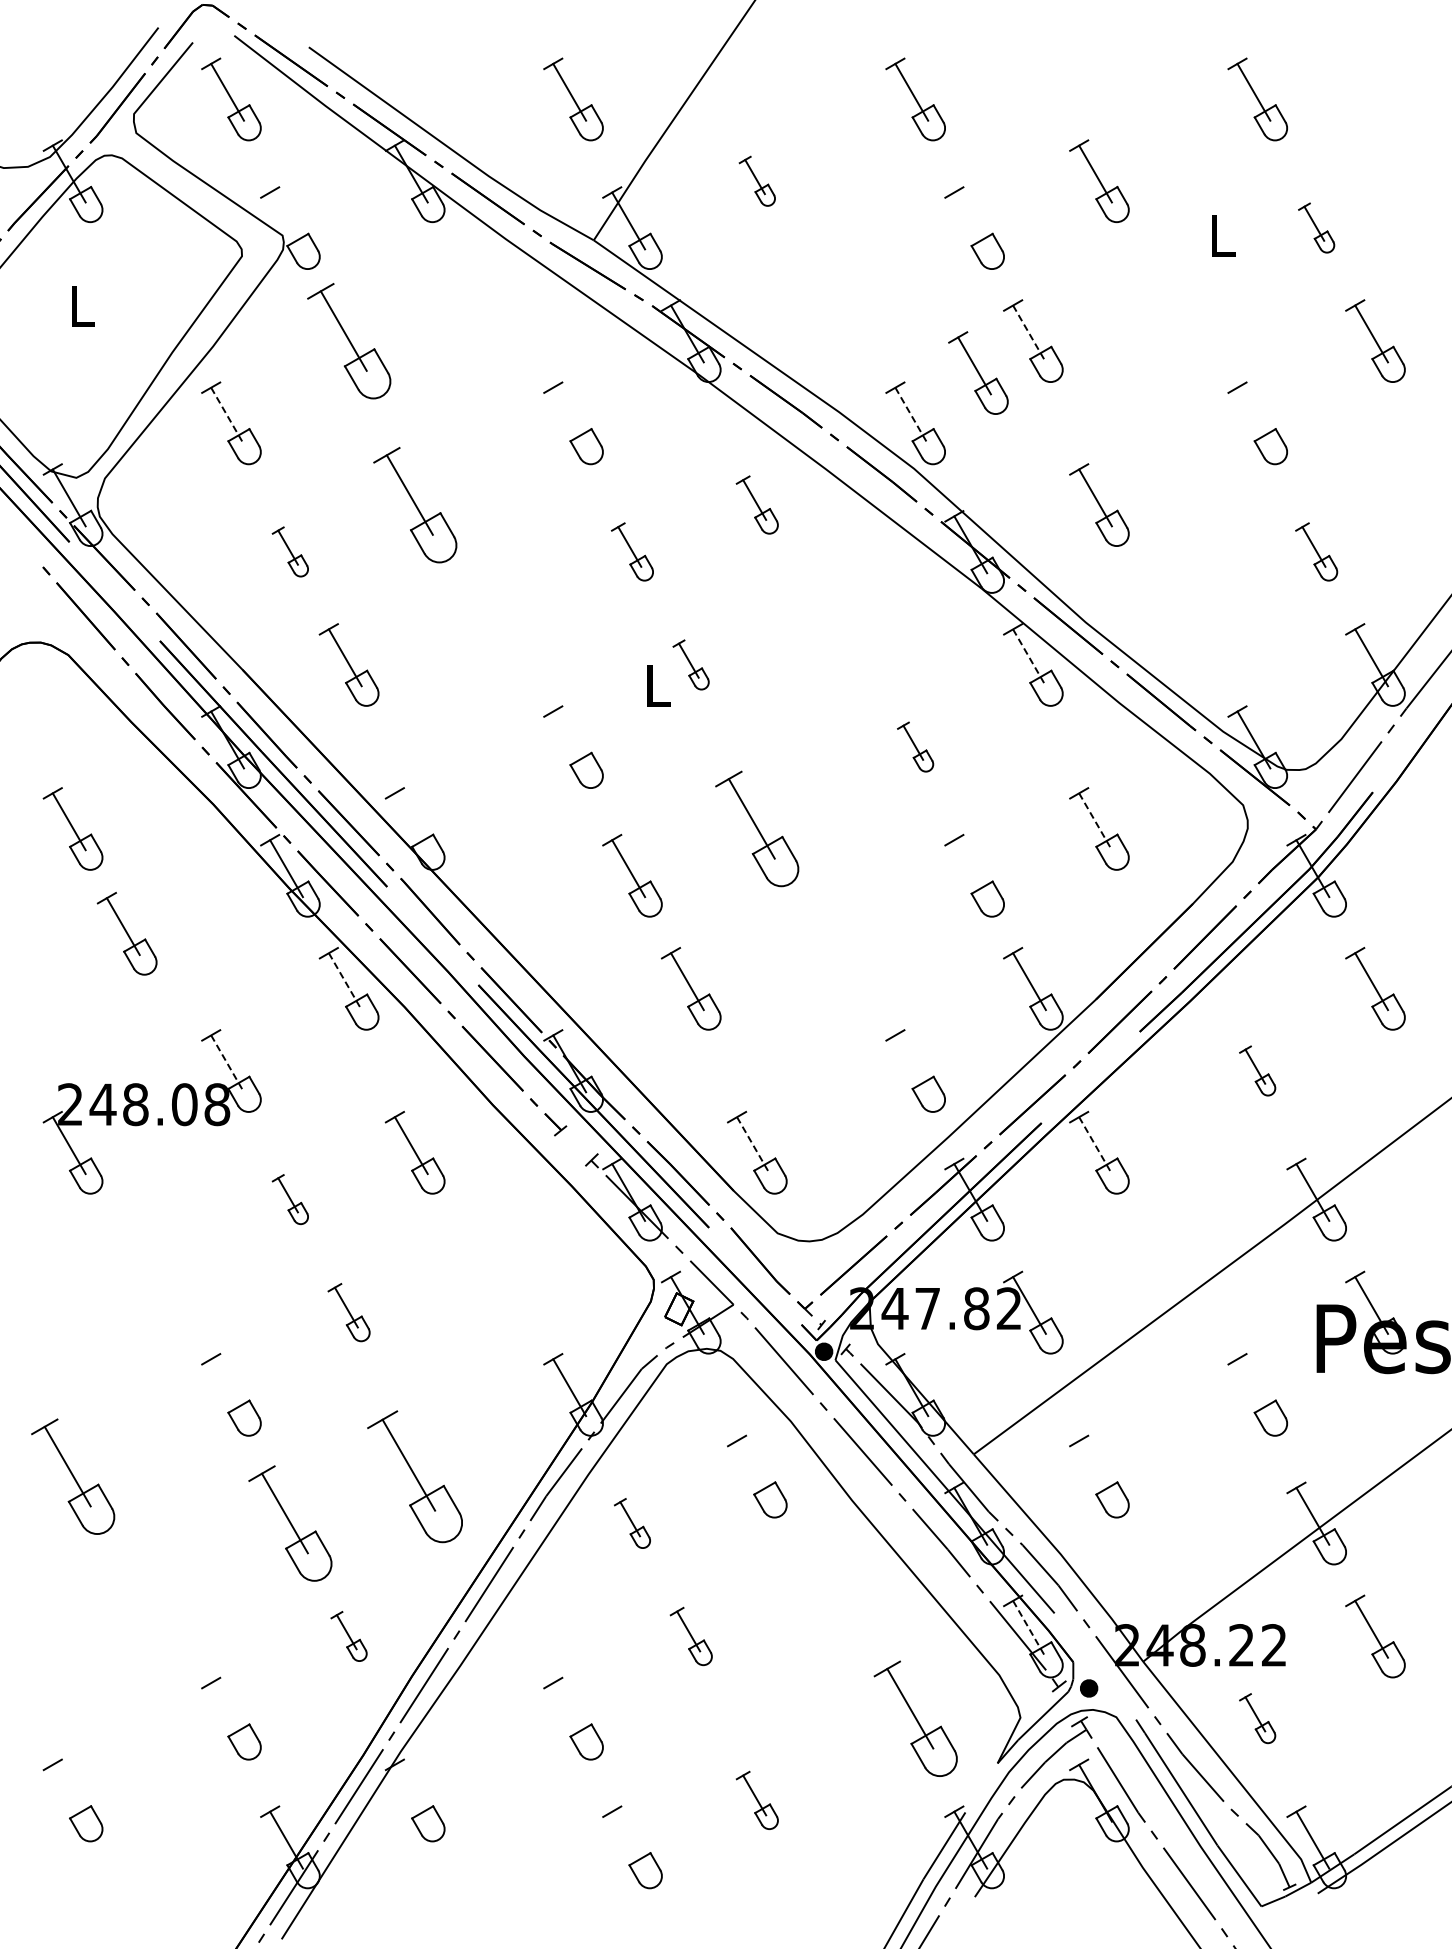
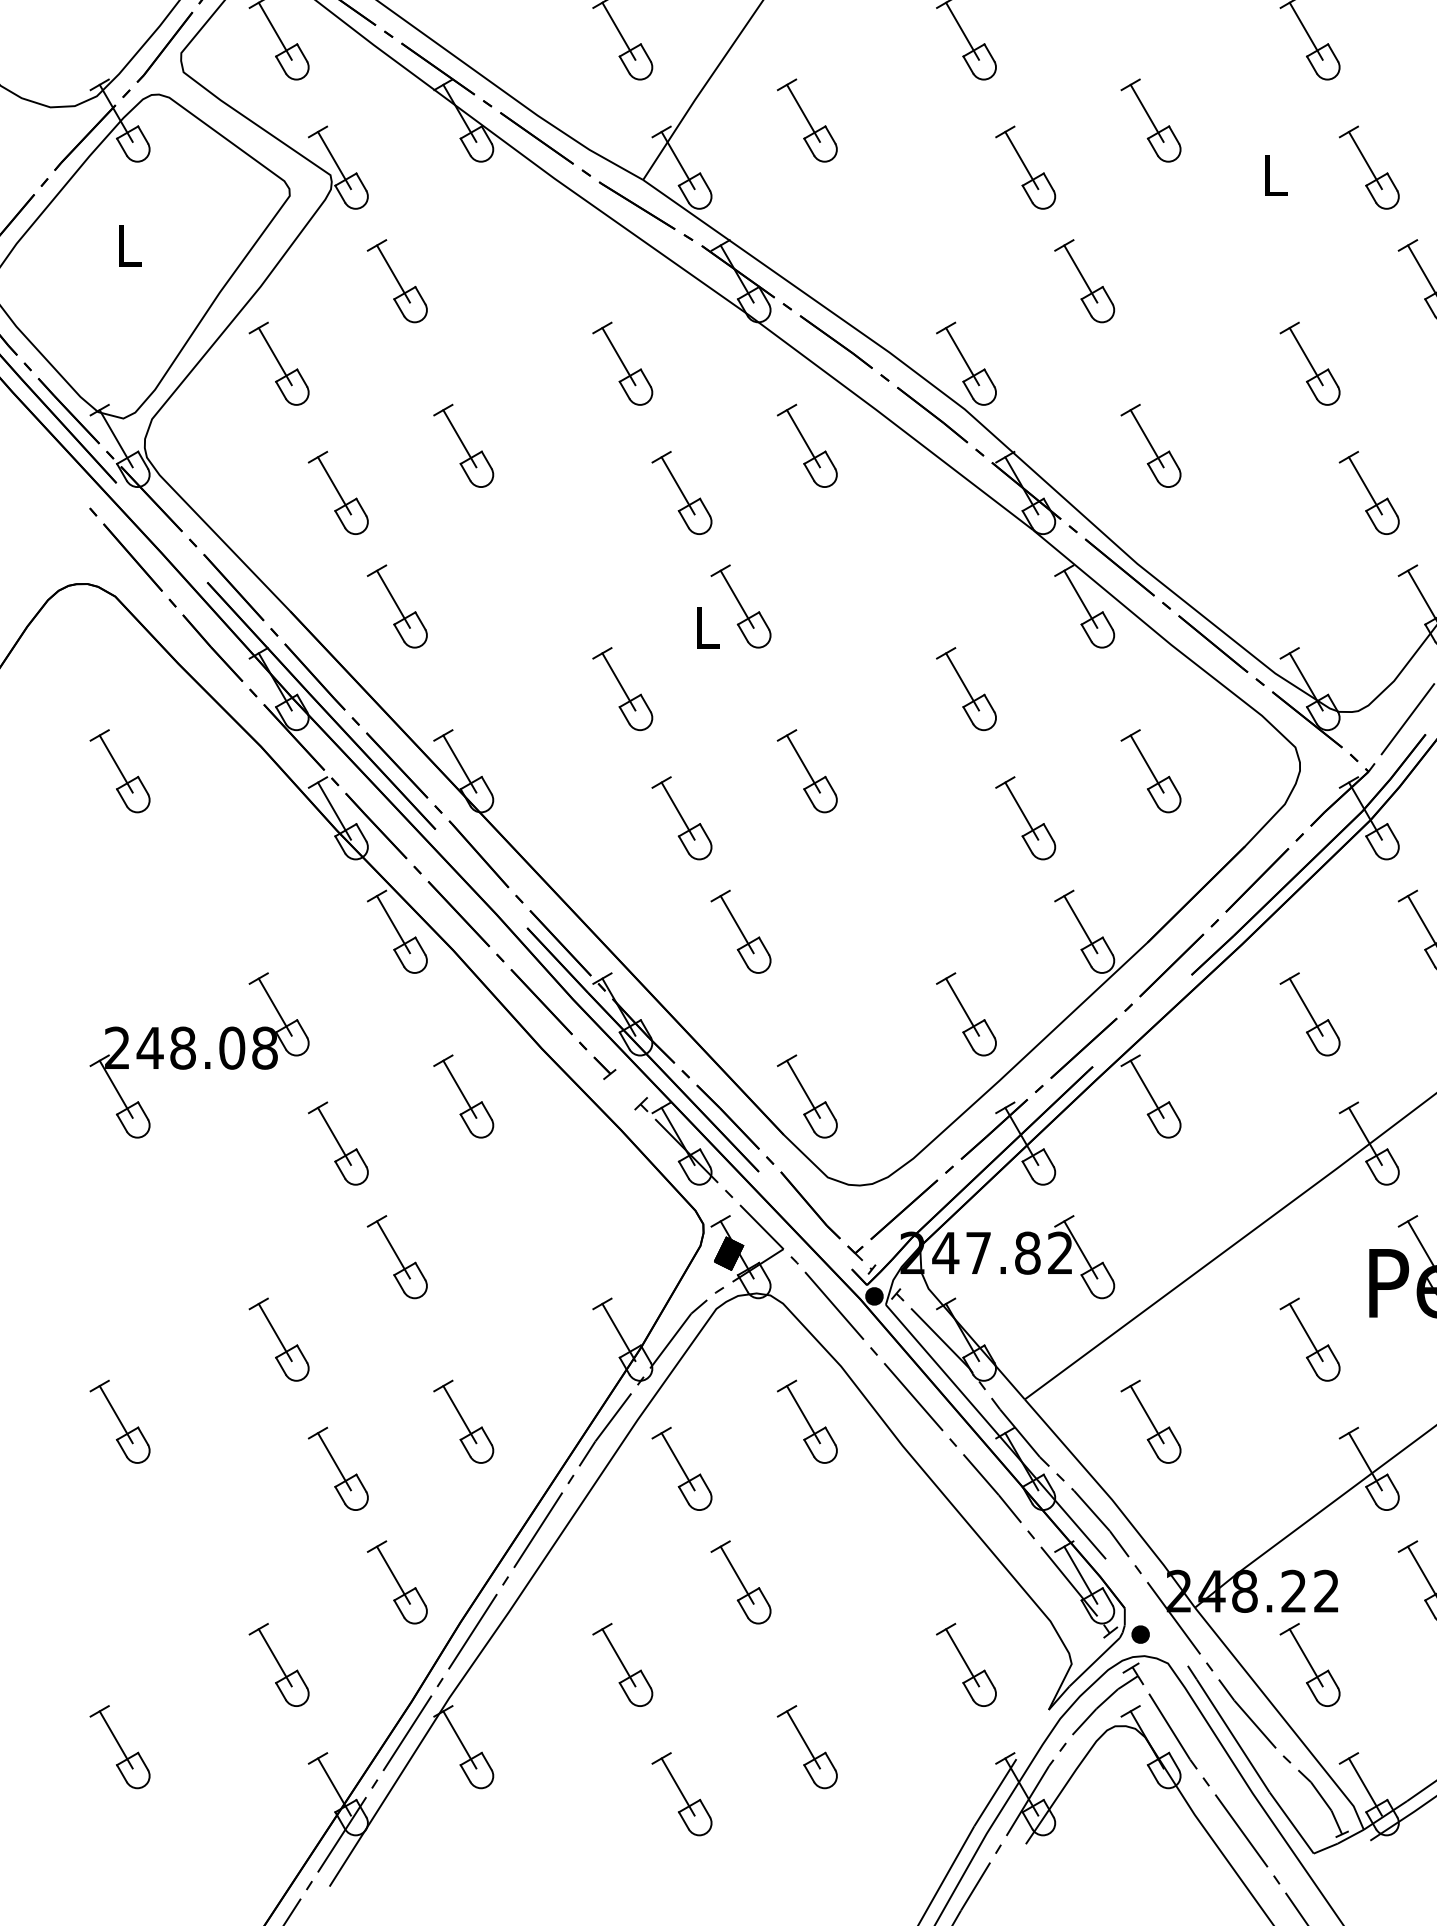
part: (757, 181) -> (807, 120), size x1.67
line: (286, 220) -> (334, 160), added
line: (970, 220) -> (1021, 160), added
part: (1316, 227) -> (1369, 167), size x1.67
line: (1029, 333) -> (1080, 273), dashed -> solid
part: (348, 340) -> (396, 280), size x0.71
part: (978, 372) -> (1029, 312), removed
line: (569, 415) -> (618, 355), added
line: (1253, 415) -> (1305, 355), added
line: (227, 416) -> (275, 356), dashed -> solid
line: (911, 416) -> (962, 356), dashed -> solid
part: (414, 504) -> (463, 445), size x0.71
part: (757, 504) -> (807, 445), size x1.43
part: (290, 551) -> (338, 492), size x1.67
part: (632, 551) -> (682, 492), size x1.43
part: (1316, 551) -> (1369, 492), size x1.43
line: (1029, 657) -> (1080, 599), dashed -> solid
part: (690, 664) -> (740, 606), size x1.67
line: (569, 739) -> (618, 681), added
part: (915, 746) -> (966, 688), size x1.67
line: (410, 821) -> (459, 763), added
line: (1095, 821) -> (1147, 763), dashed -> solid
part: (757, 828) -> (807, 770), size x0.71
line: (970, 868) -> (1021, 810), added
part: (126, 933) -> (173, 876), removed
line: (345, 981) -> (393, 924), dashed -> solid
line: (227, 1063) -> (275, 1006), dashed -> solid
line: (911, 1063) -> (962, 1006), added
part: (1257, 1070) -> (1309, 1013), size x1.67
line: (753, 1145) -> (803, 1089), dashed -> solid
line: (1095, 1145) -> (1147, 1089), dashed -> solid
part: (290, 1199) -> (338, 1143), size x1.67
fill: (679, 1309) -> (729, 1253), added
part: (348, 1312) -> (396, 1256), size x1.43
line: (227, 1387) -> (275, 1332), added
line: (1253, 1387) -> (1305, 1332), added
line: (753, 1469) -> (803, 1414), added
line: (1095, 1469) -> (1147, 1414), added
part: (72, 1476) -> (119, 1421), size x0.71
part: (415, 1476) -> (464, 1421), size x0.62
part: (290, 1523) -> (338, 1468), size x0.71
part: (632, 1523) -> (682, 1468), size x1.67
line: (1029, 1629) -> (1080, 1575), dashed -> solid
part: (348, 1636) -> (396, 1582), size x1.67
part: (691, 1636) -> (741, 1582), size x1.43
line: (227, 1711) -> (275, 1657), added
line: (569, 1711) -> (618, 1657), added
part: (915, 1718) -> (966, 1664), size x0.71
part: (1257, 1718) -> (1309, 1664), size x1.67
line: (68, 1792) -> (115, 1739), added
line: (410, 1792) -> (459, 1739), added
part: (757, 1800) -> (807, 1747), size x1.43
line: (628, 1839) -> (677, 1786), added

